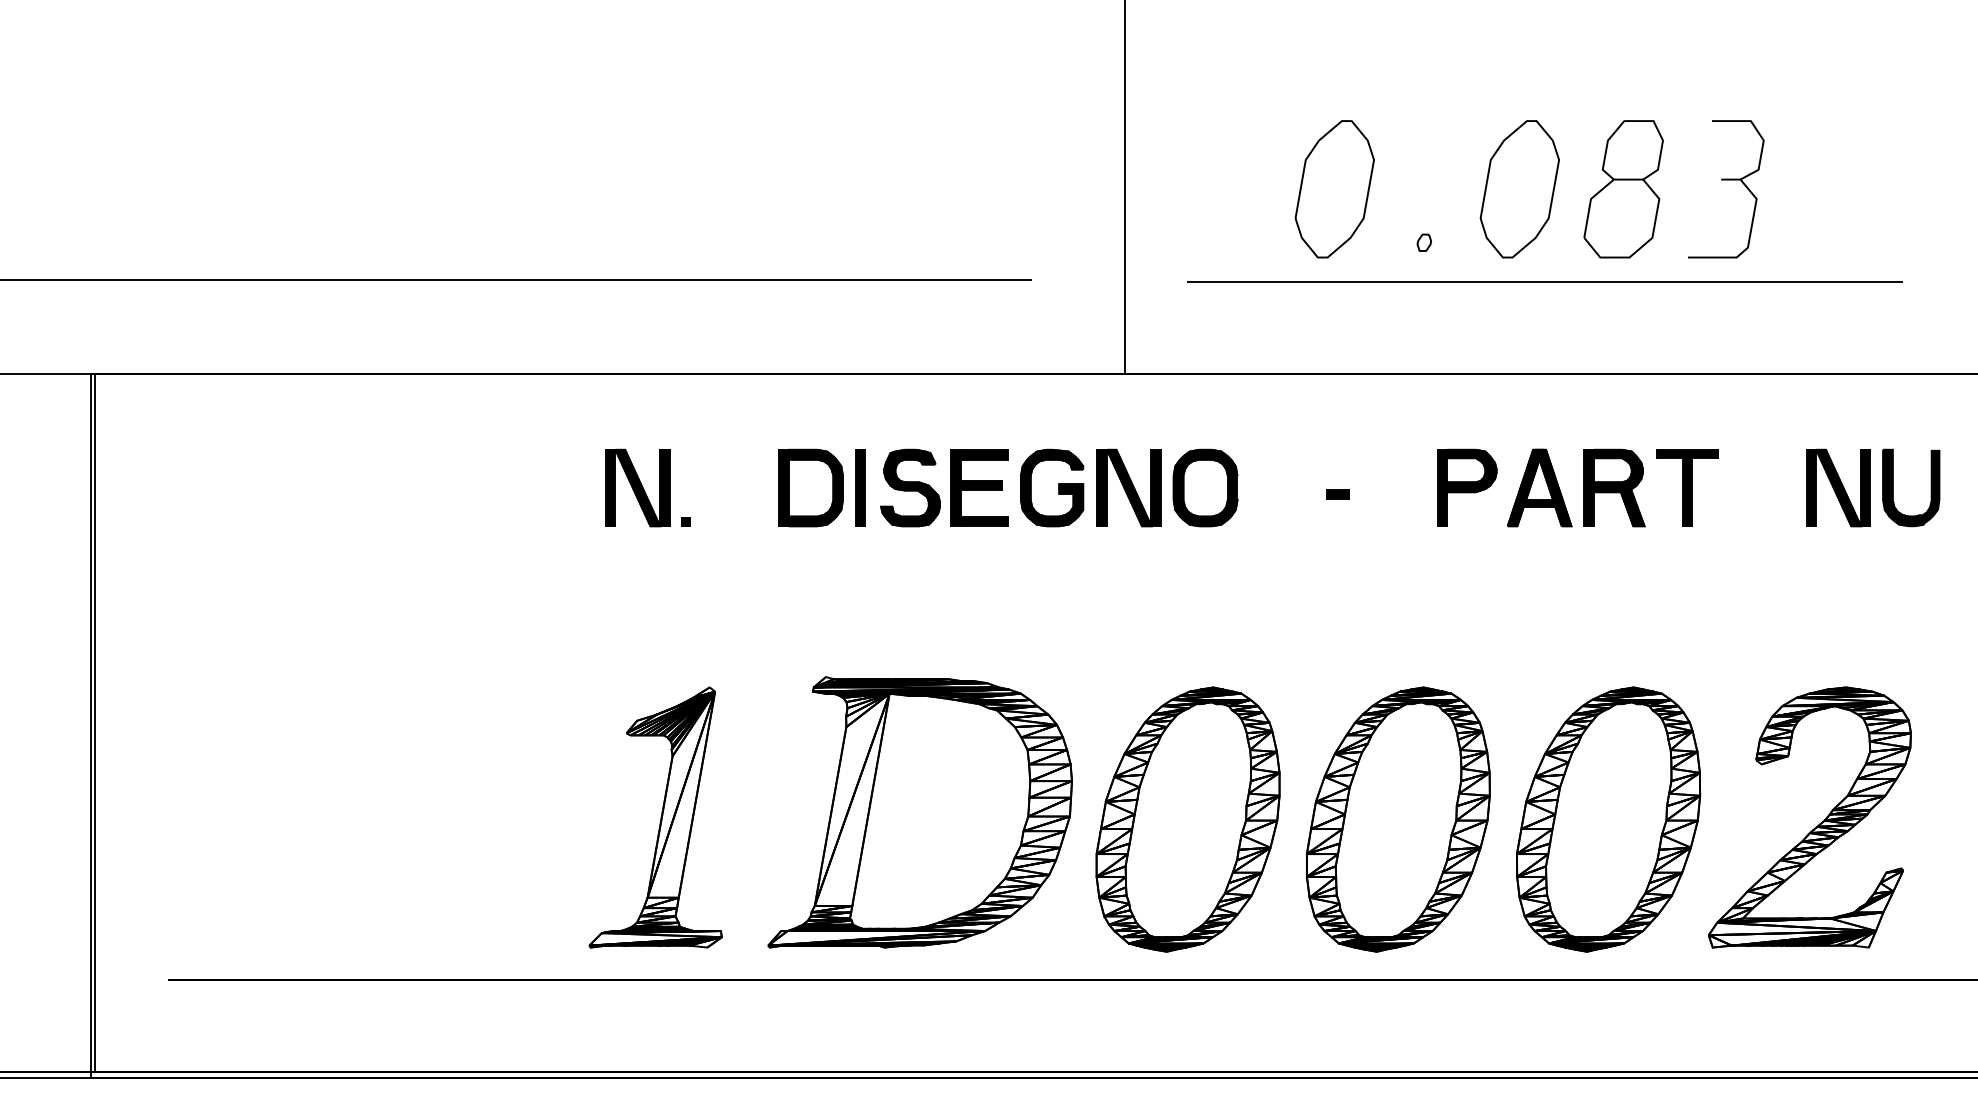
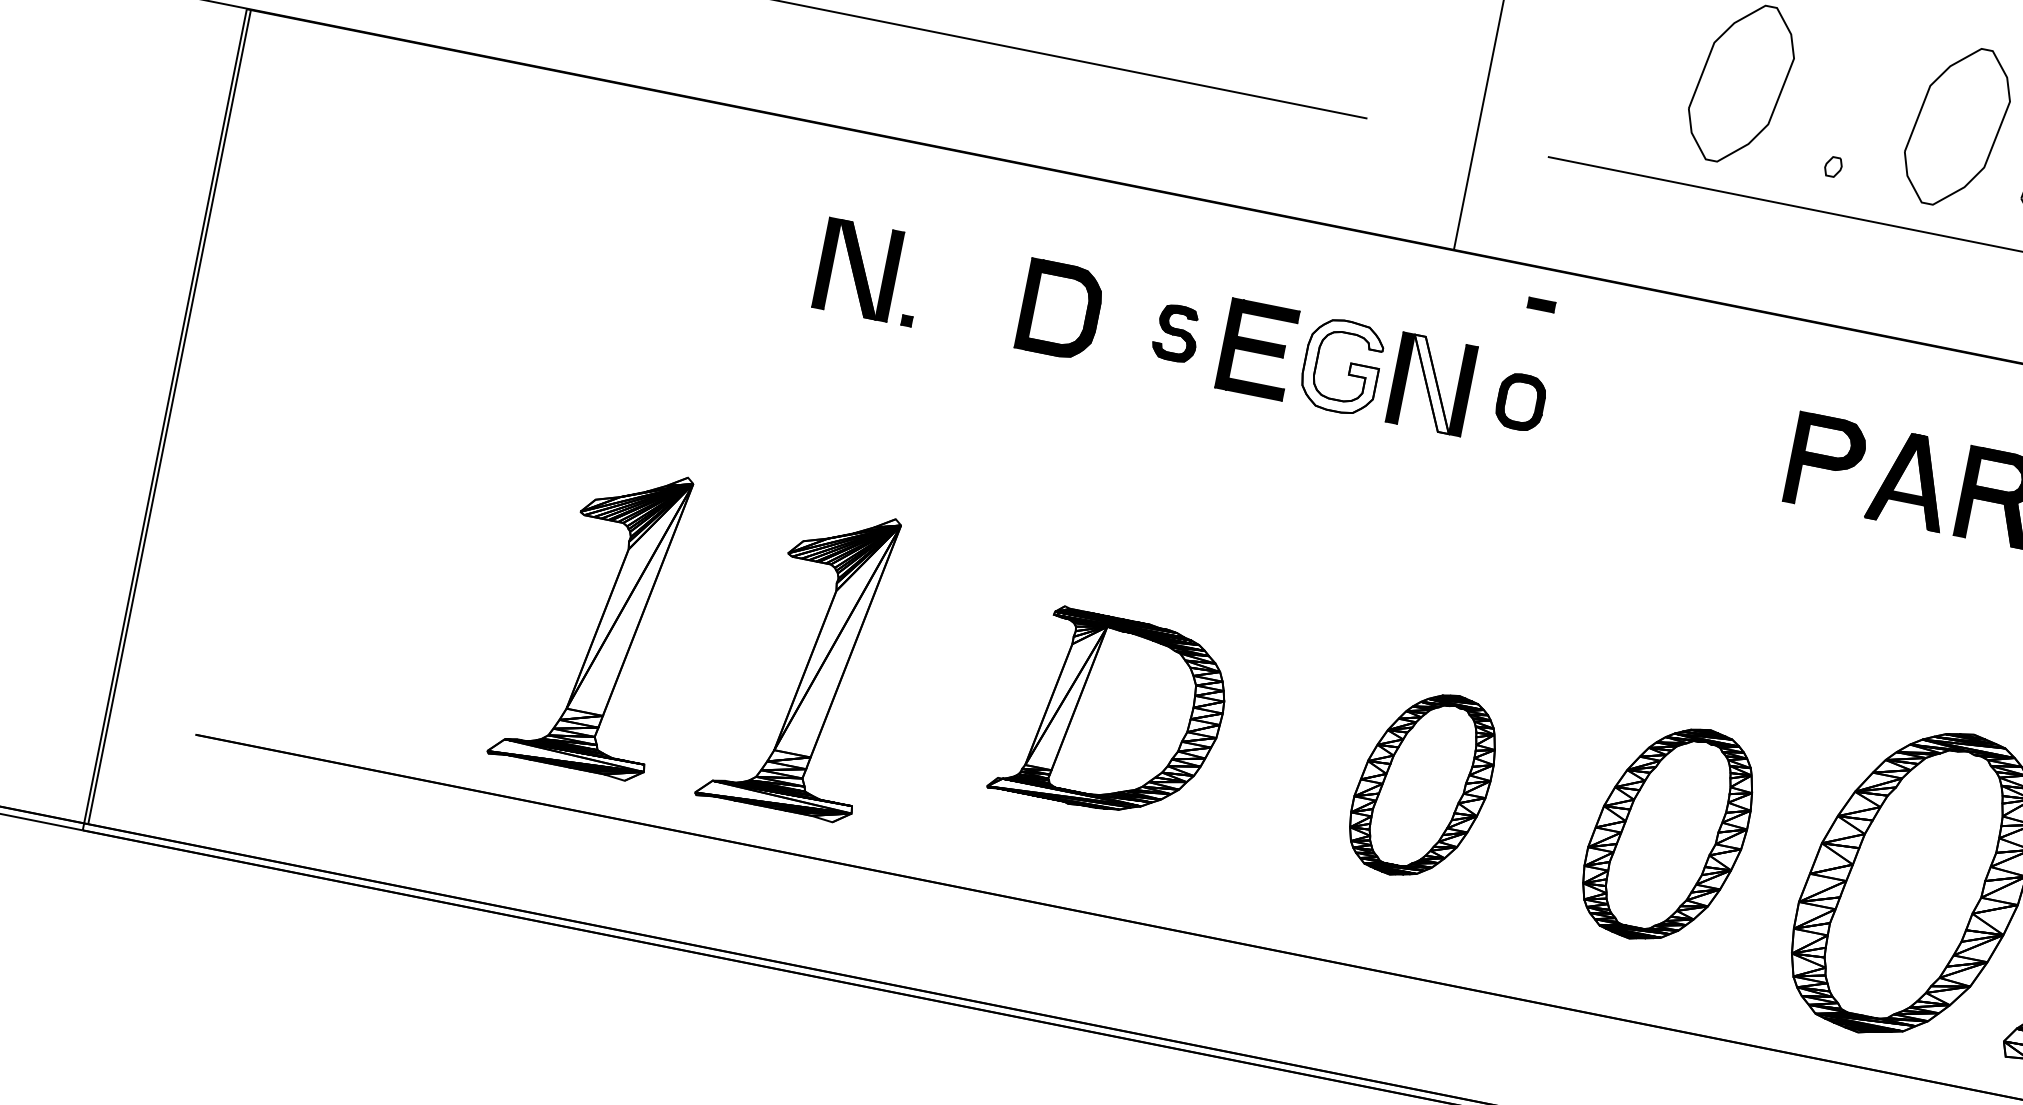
part: (860, 487) -> (1118, 321), removed
part: (910, 487) -> (1176, 332), size x0.6
fill: (1052, 487) -> (1342, 365), removed
fill: (1129, 487) -> (1432, 383), removed
part: (1205, 487) -> (1520, 401), size x0.6
part: (1337, 494) -> (1541, 304), moved
part: (919, 812) -> (1111, 714), size x0.6
part: (477, 817) -> (594, 616), added
part: (1187, 819) -> (1422, 784), size x0.6
part: (1397, 819) -> (1667, 833), size x0.7

